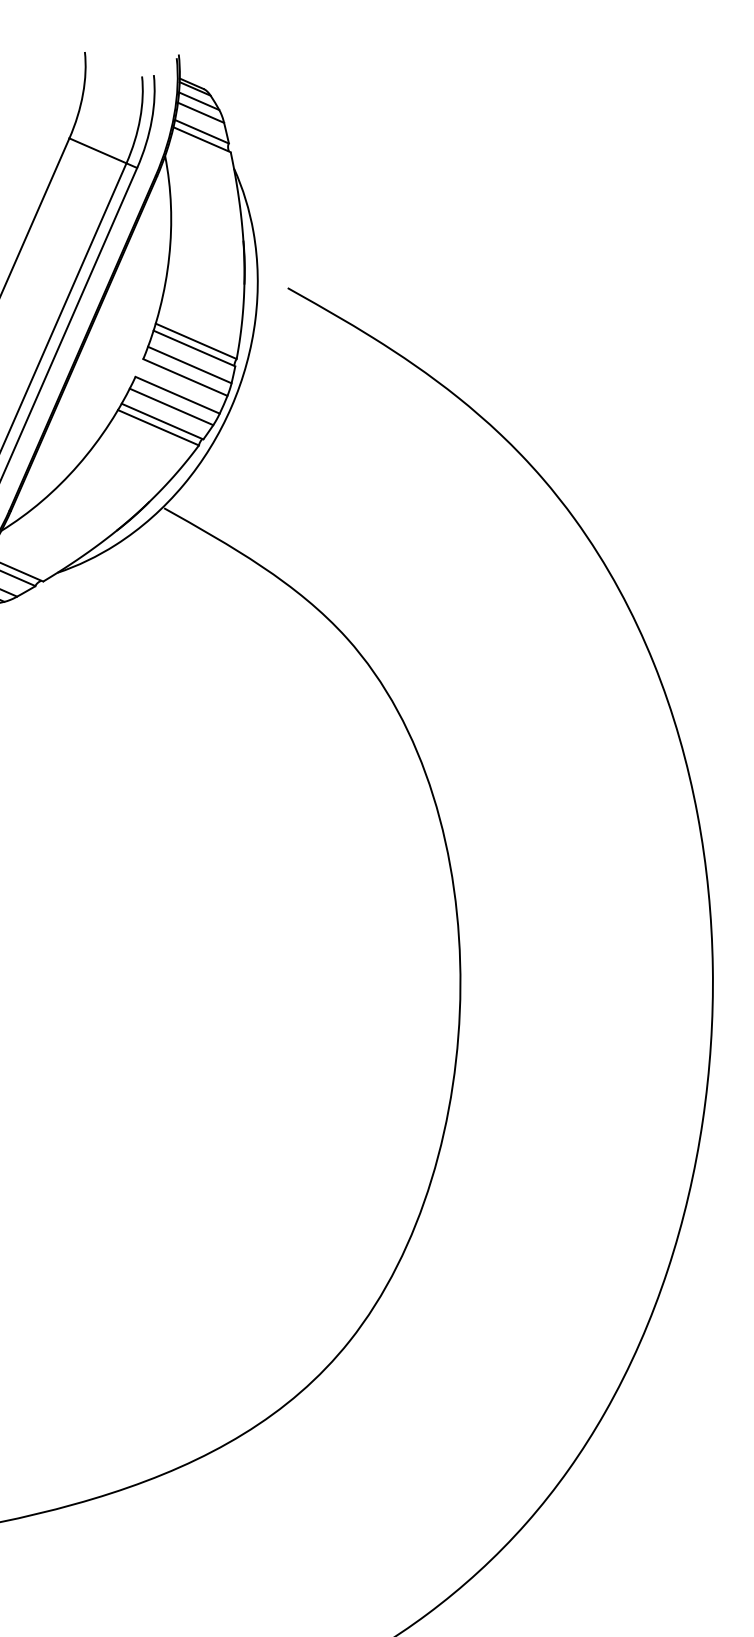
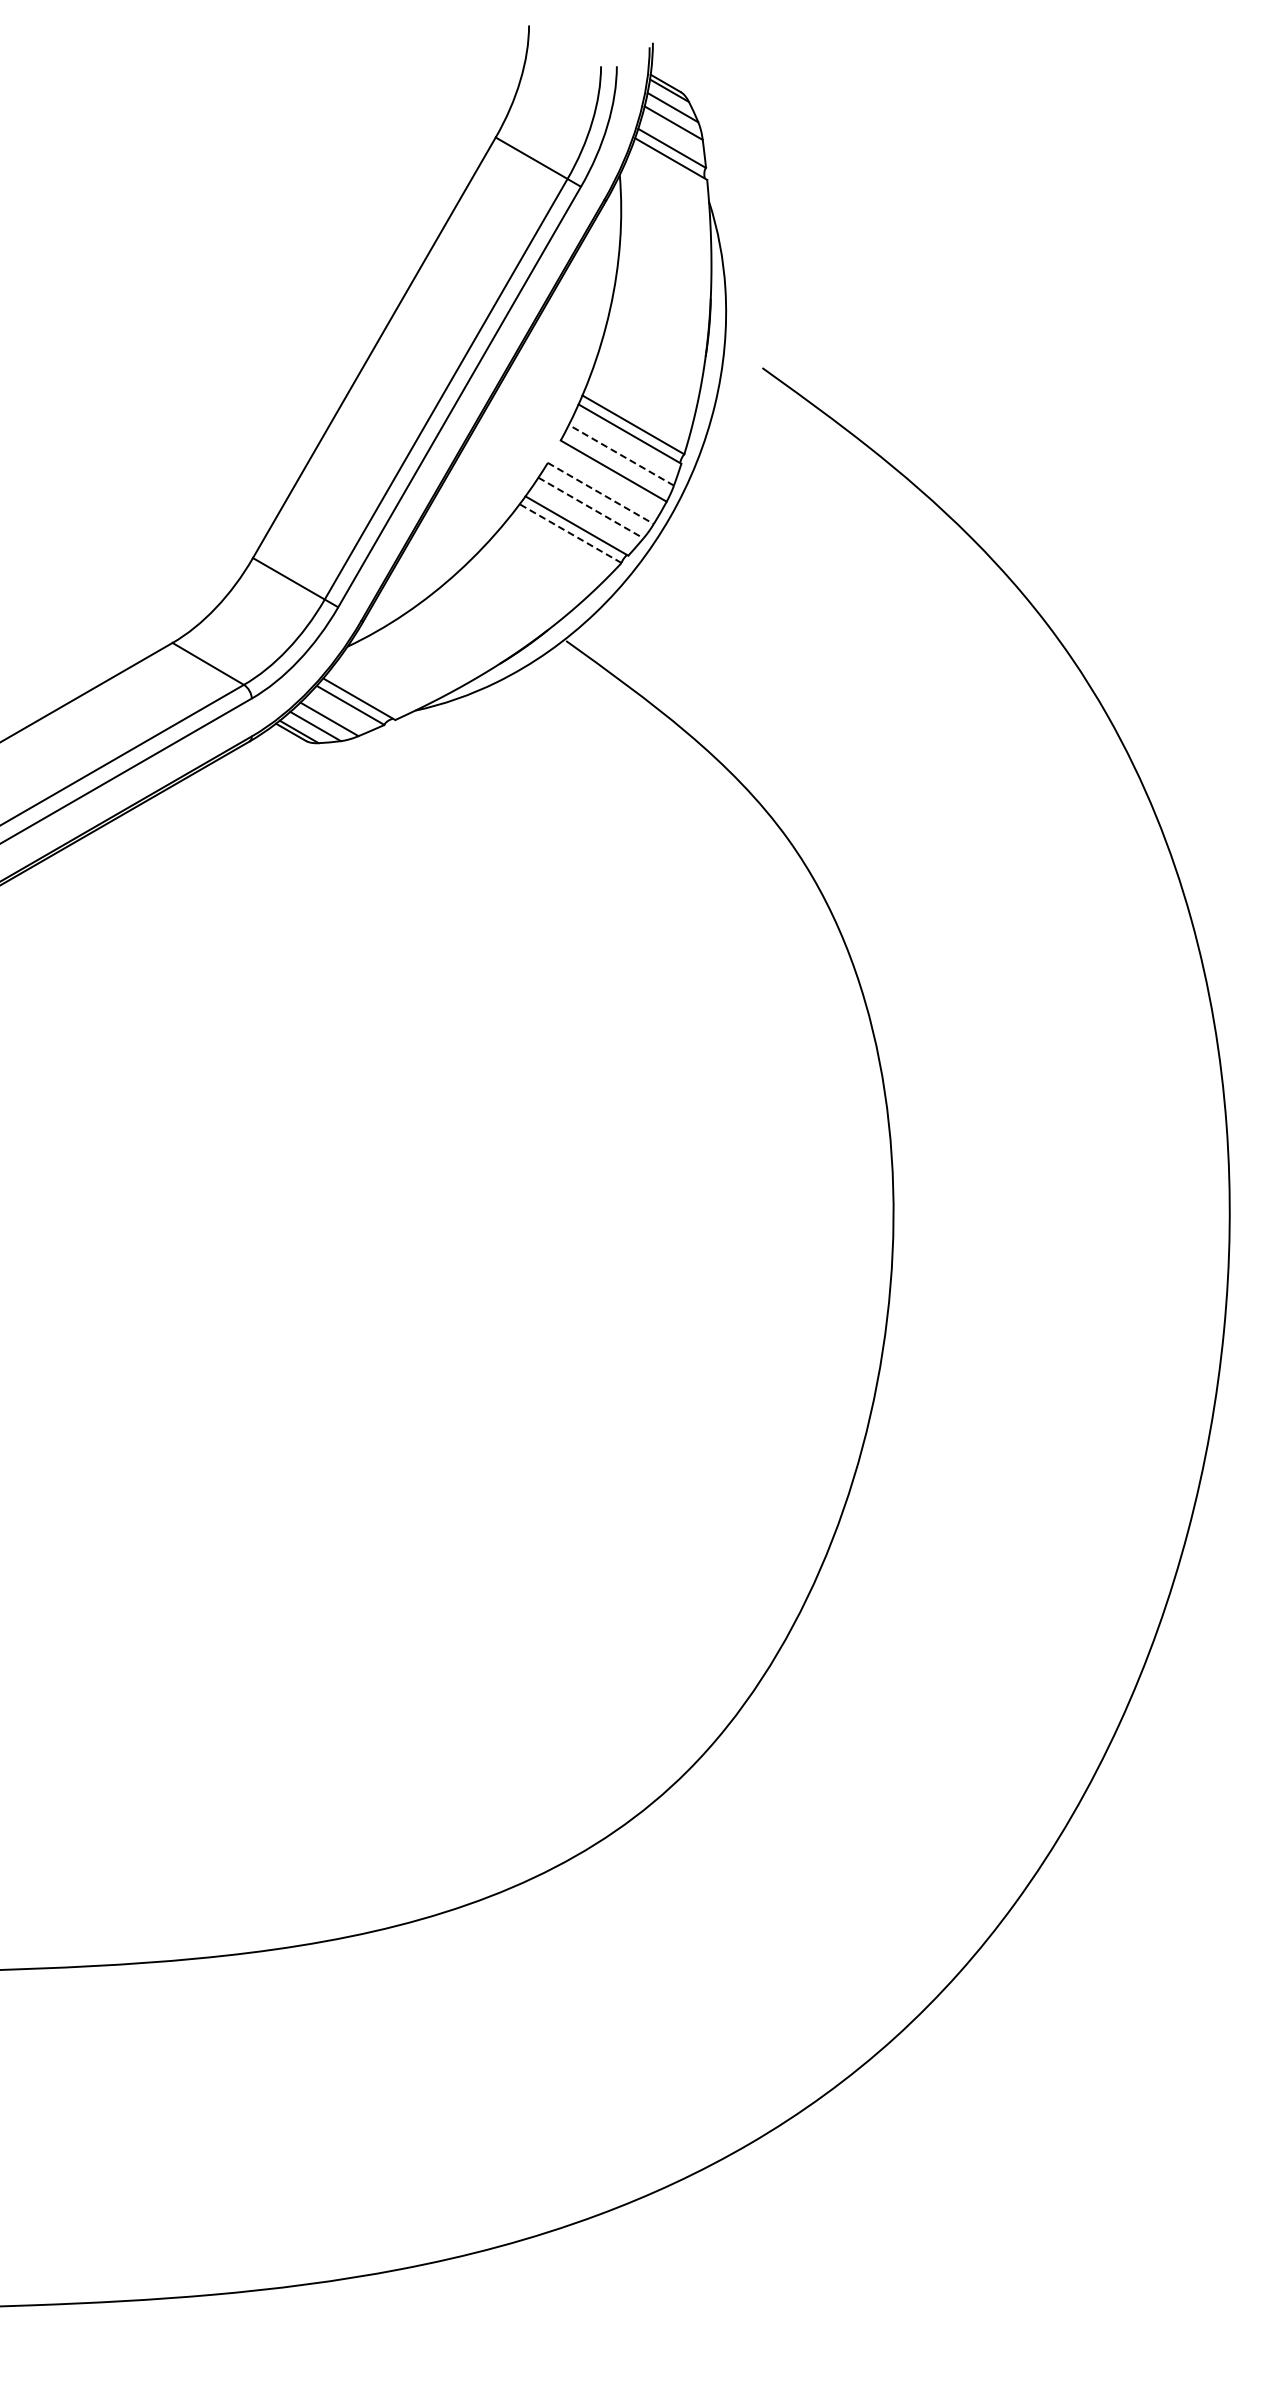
line: (189, 365) -> (621, 455), solid -> dashed
line: (178, 395) -> (601, 493), solid -> dashed
line: (171, 407) -> (591, 508), solid -> dashed
line: (158, 427) -> (570, 533), solid -> dashed

